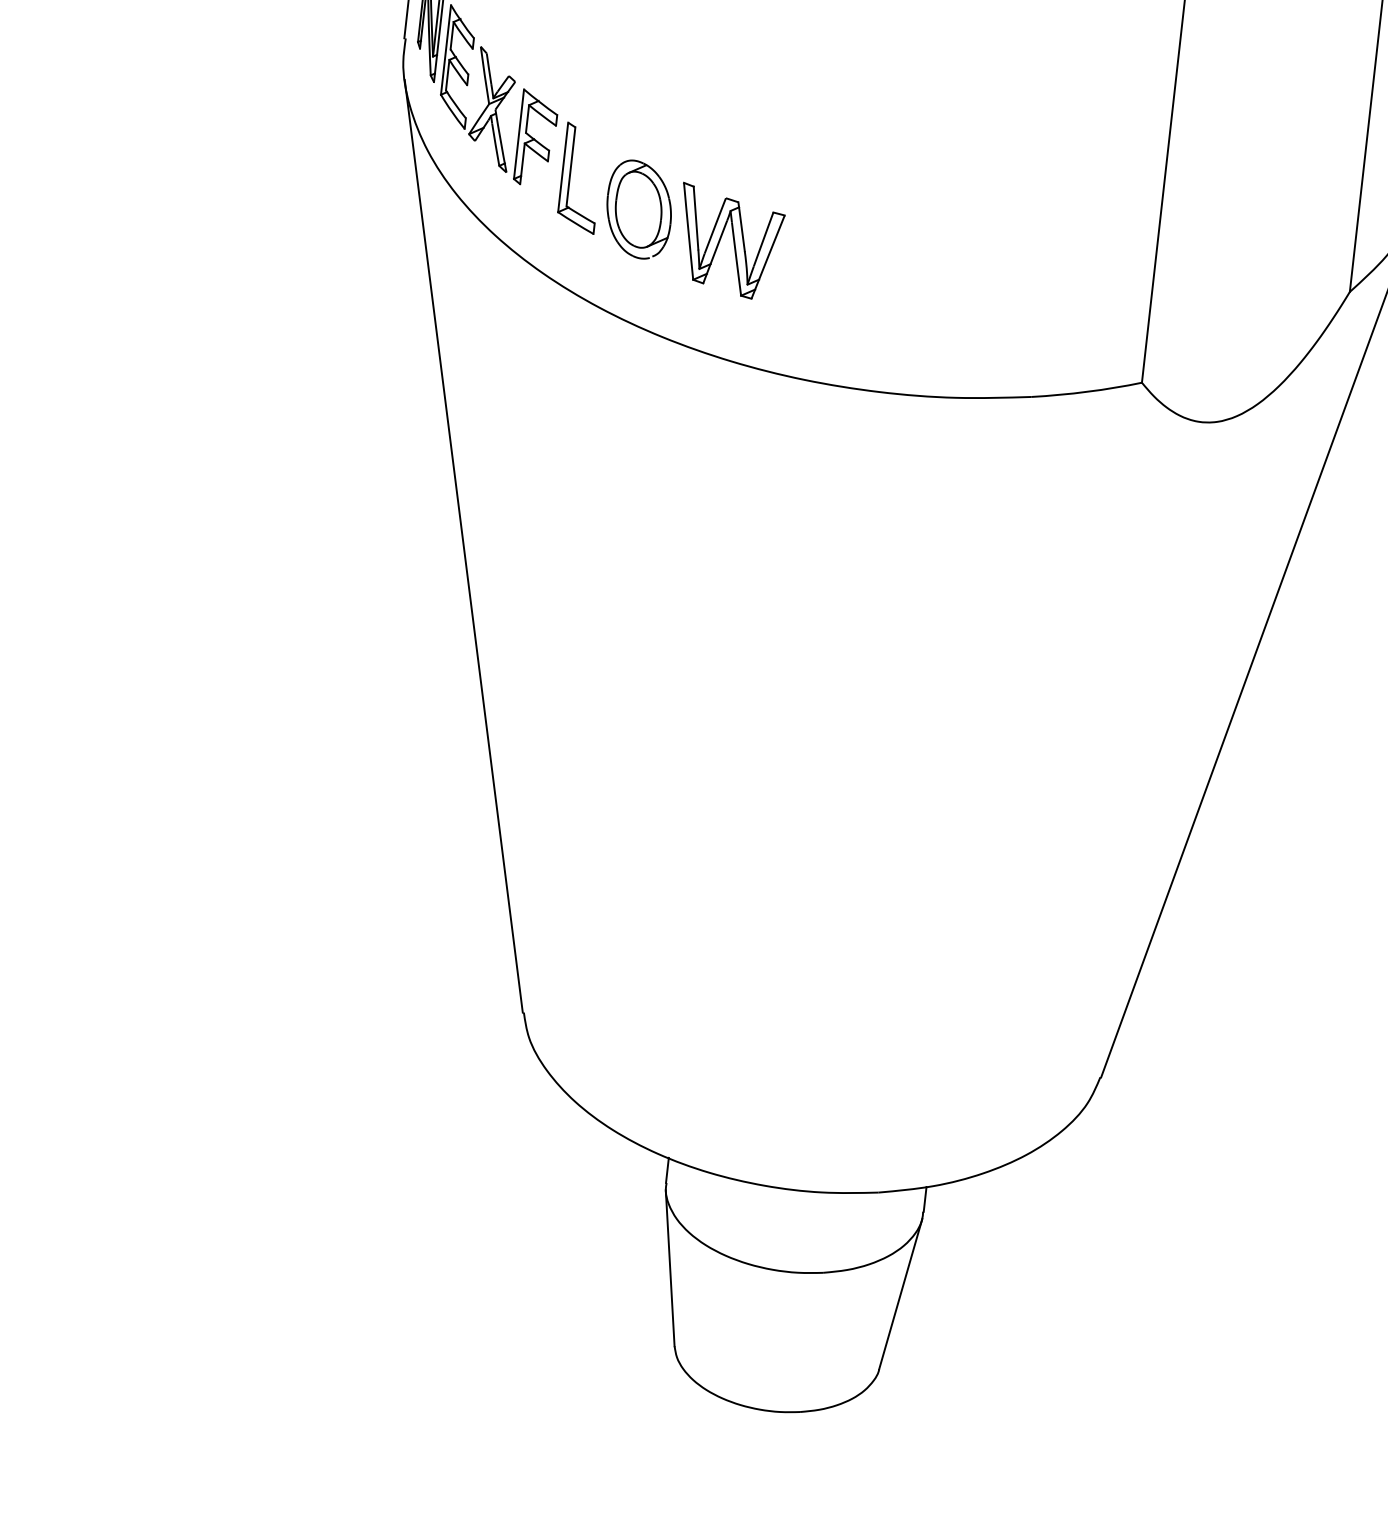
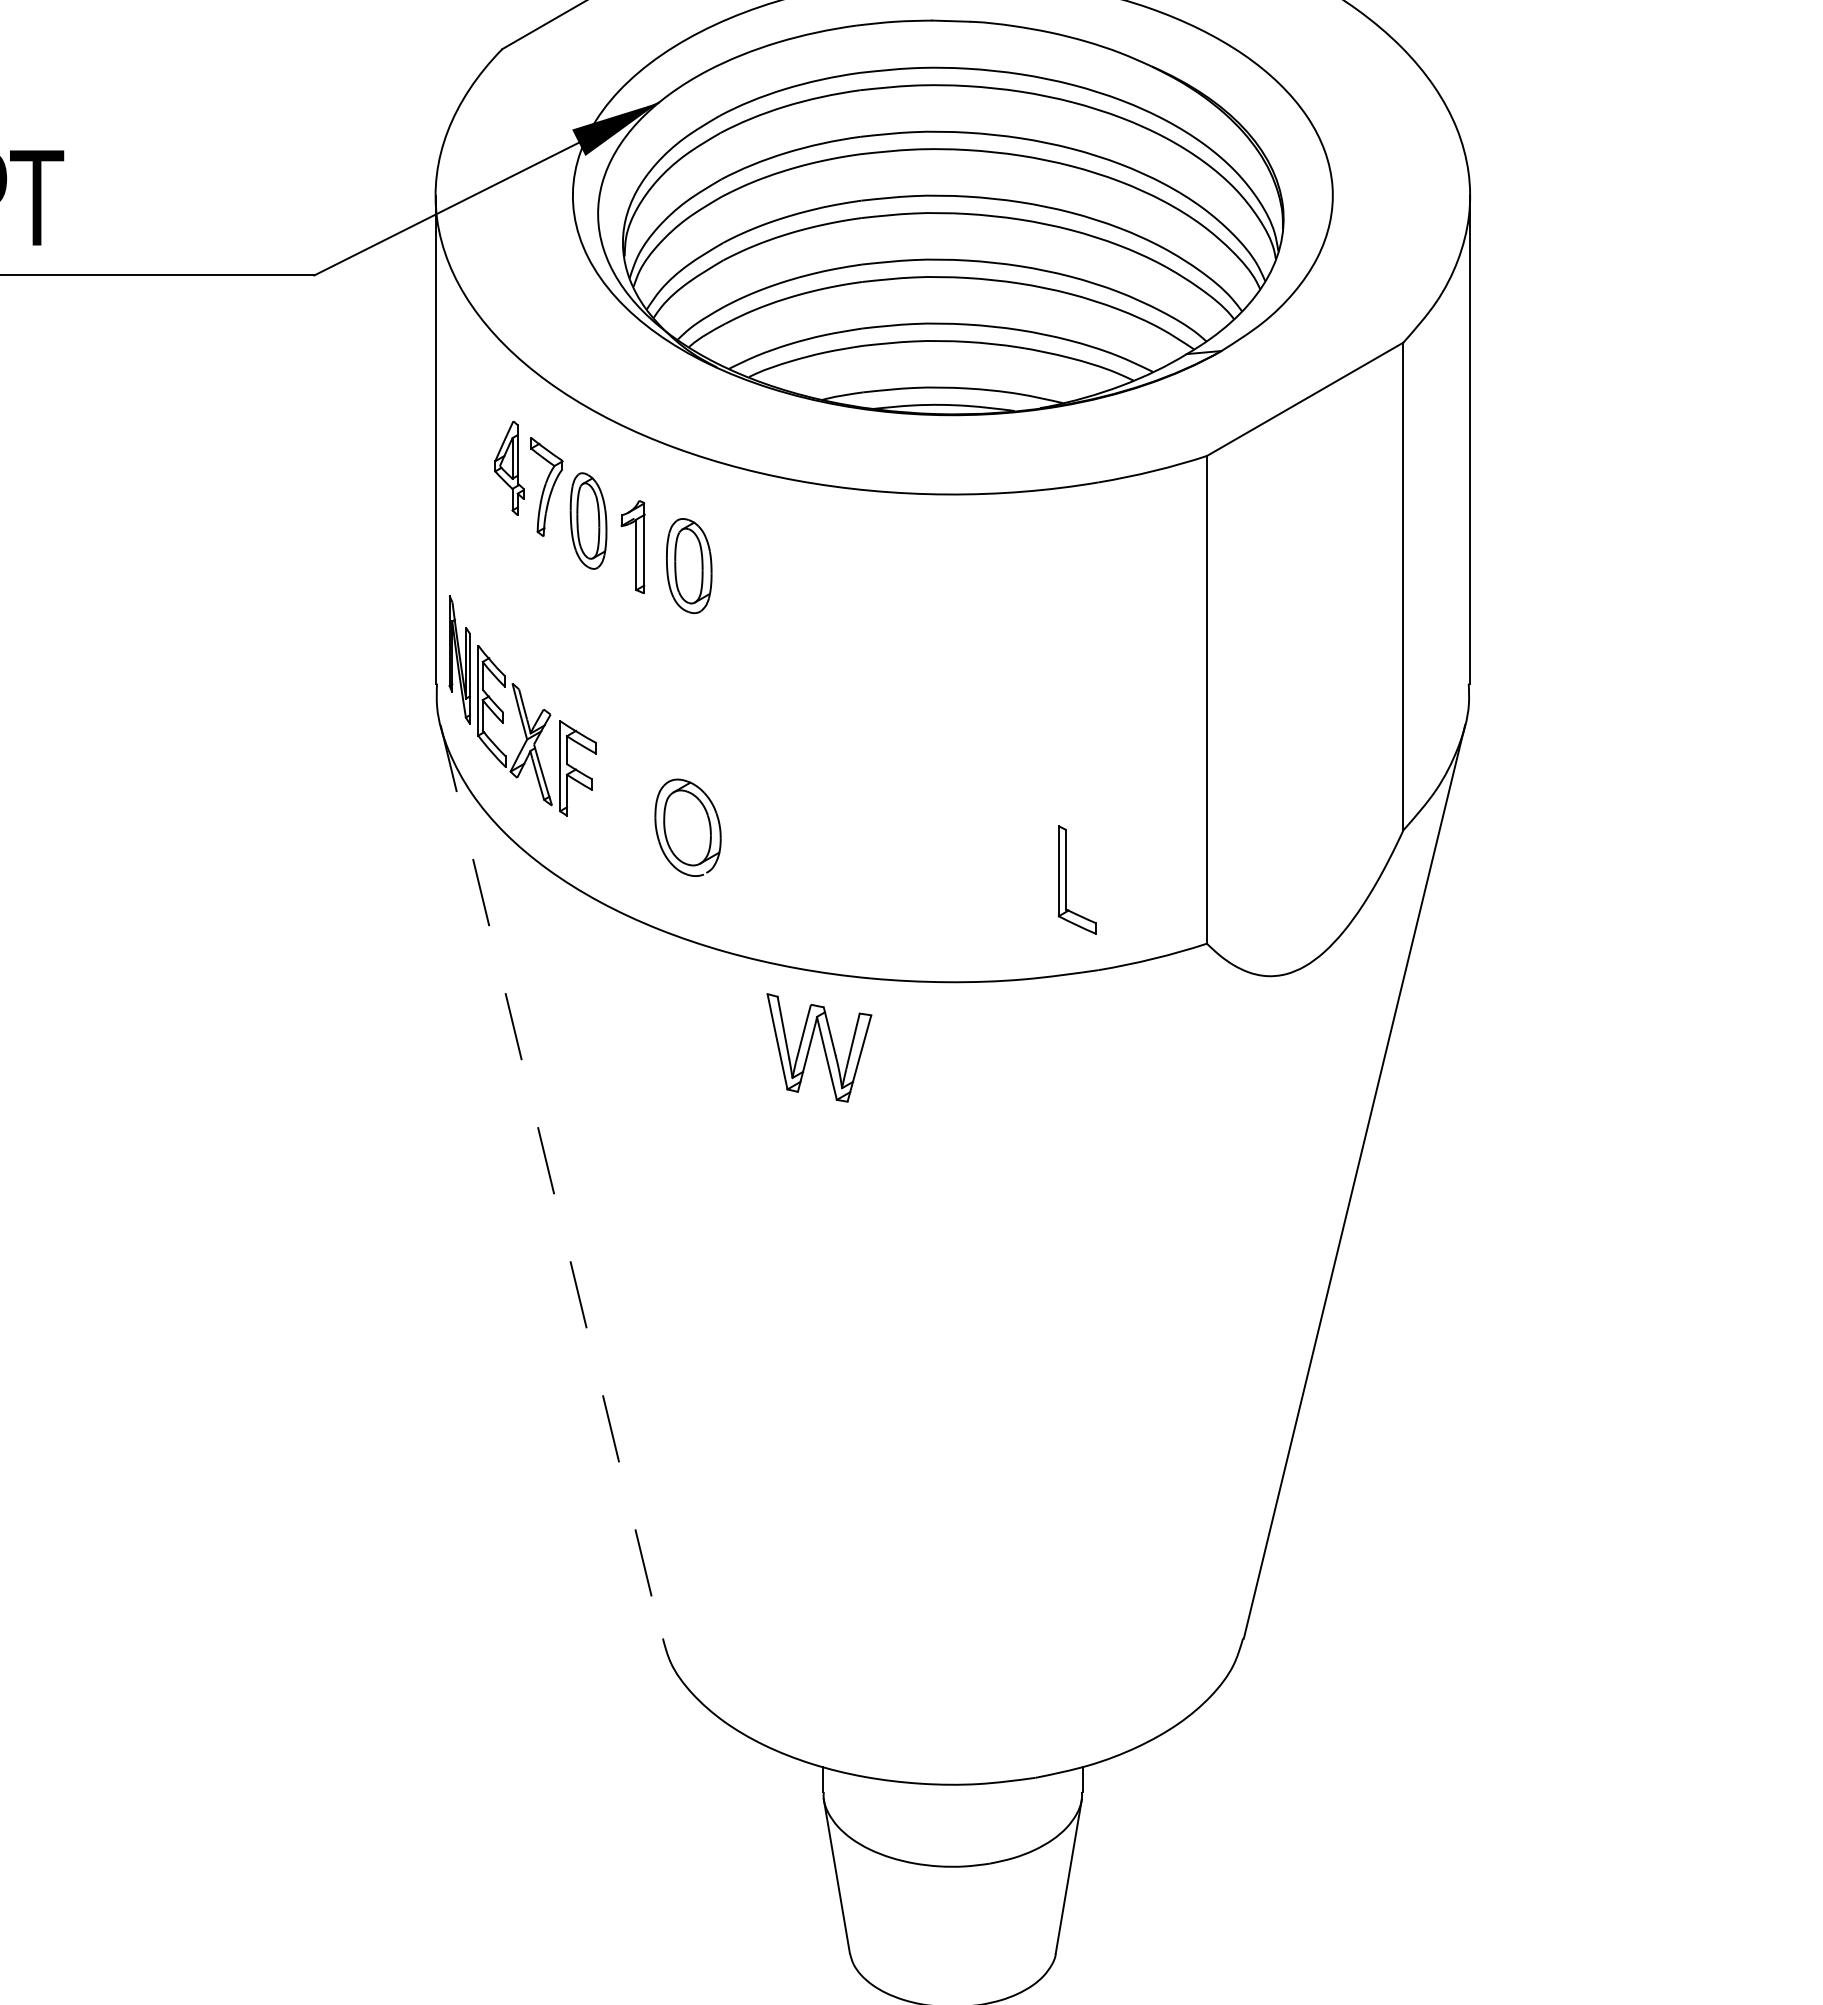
part: (569, 176) -> (1066, 879), moved
part: (729, 241) -> (819, 1047), moved
line: (463, 546) -> (551, 1182), solid -> dashed

